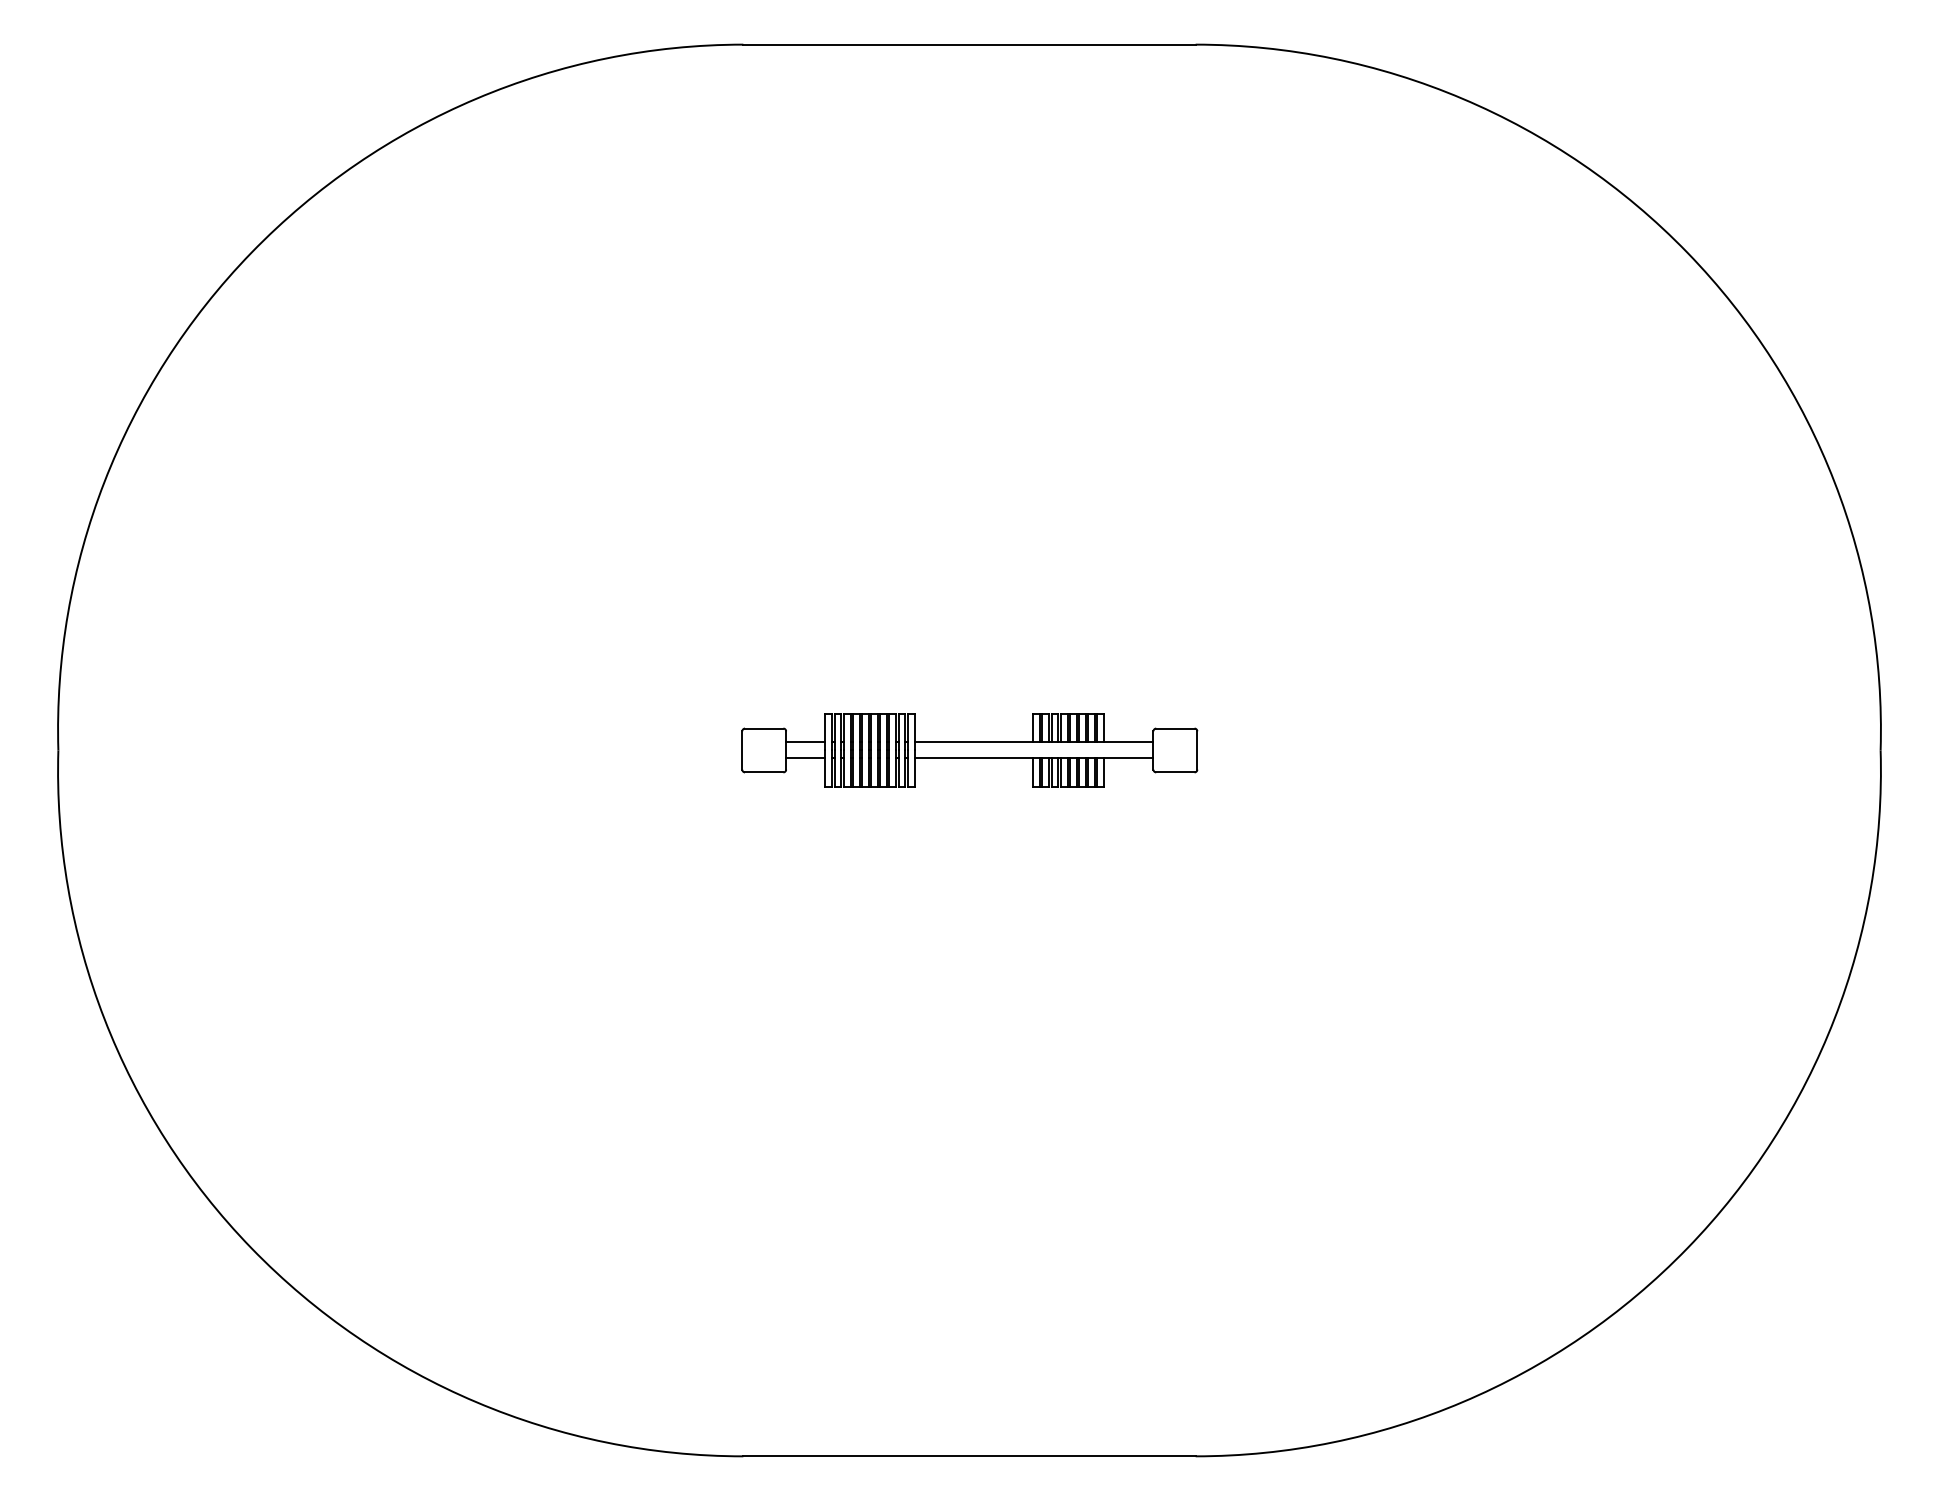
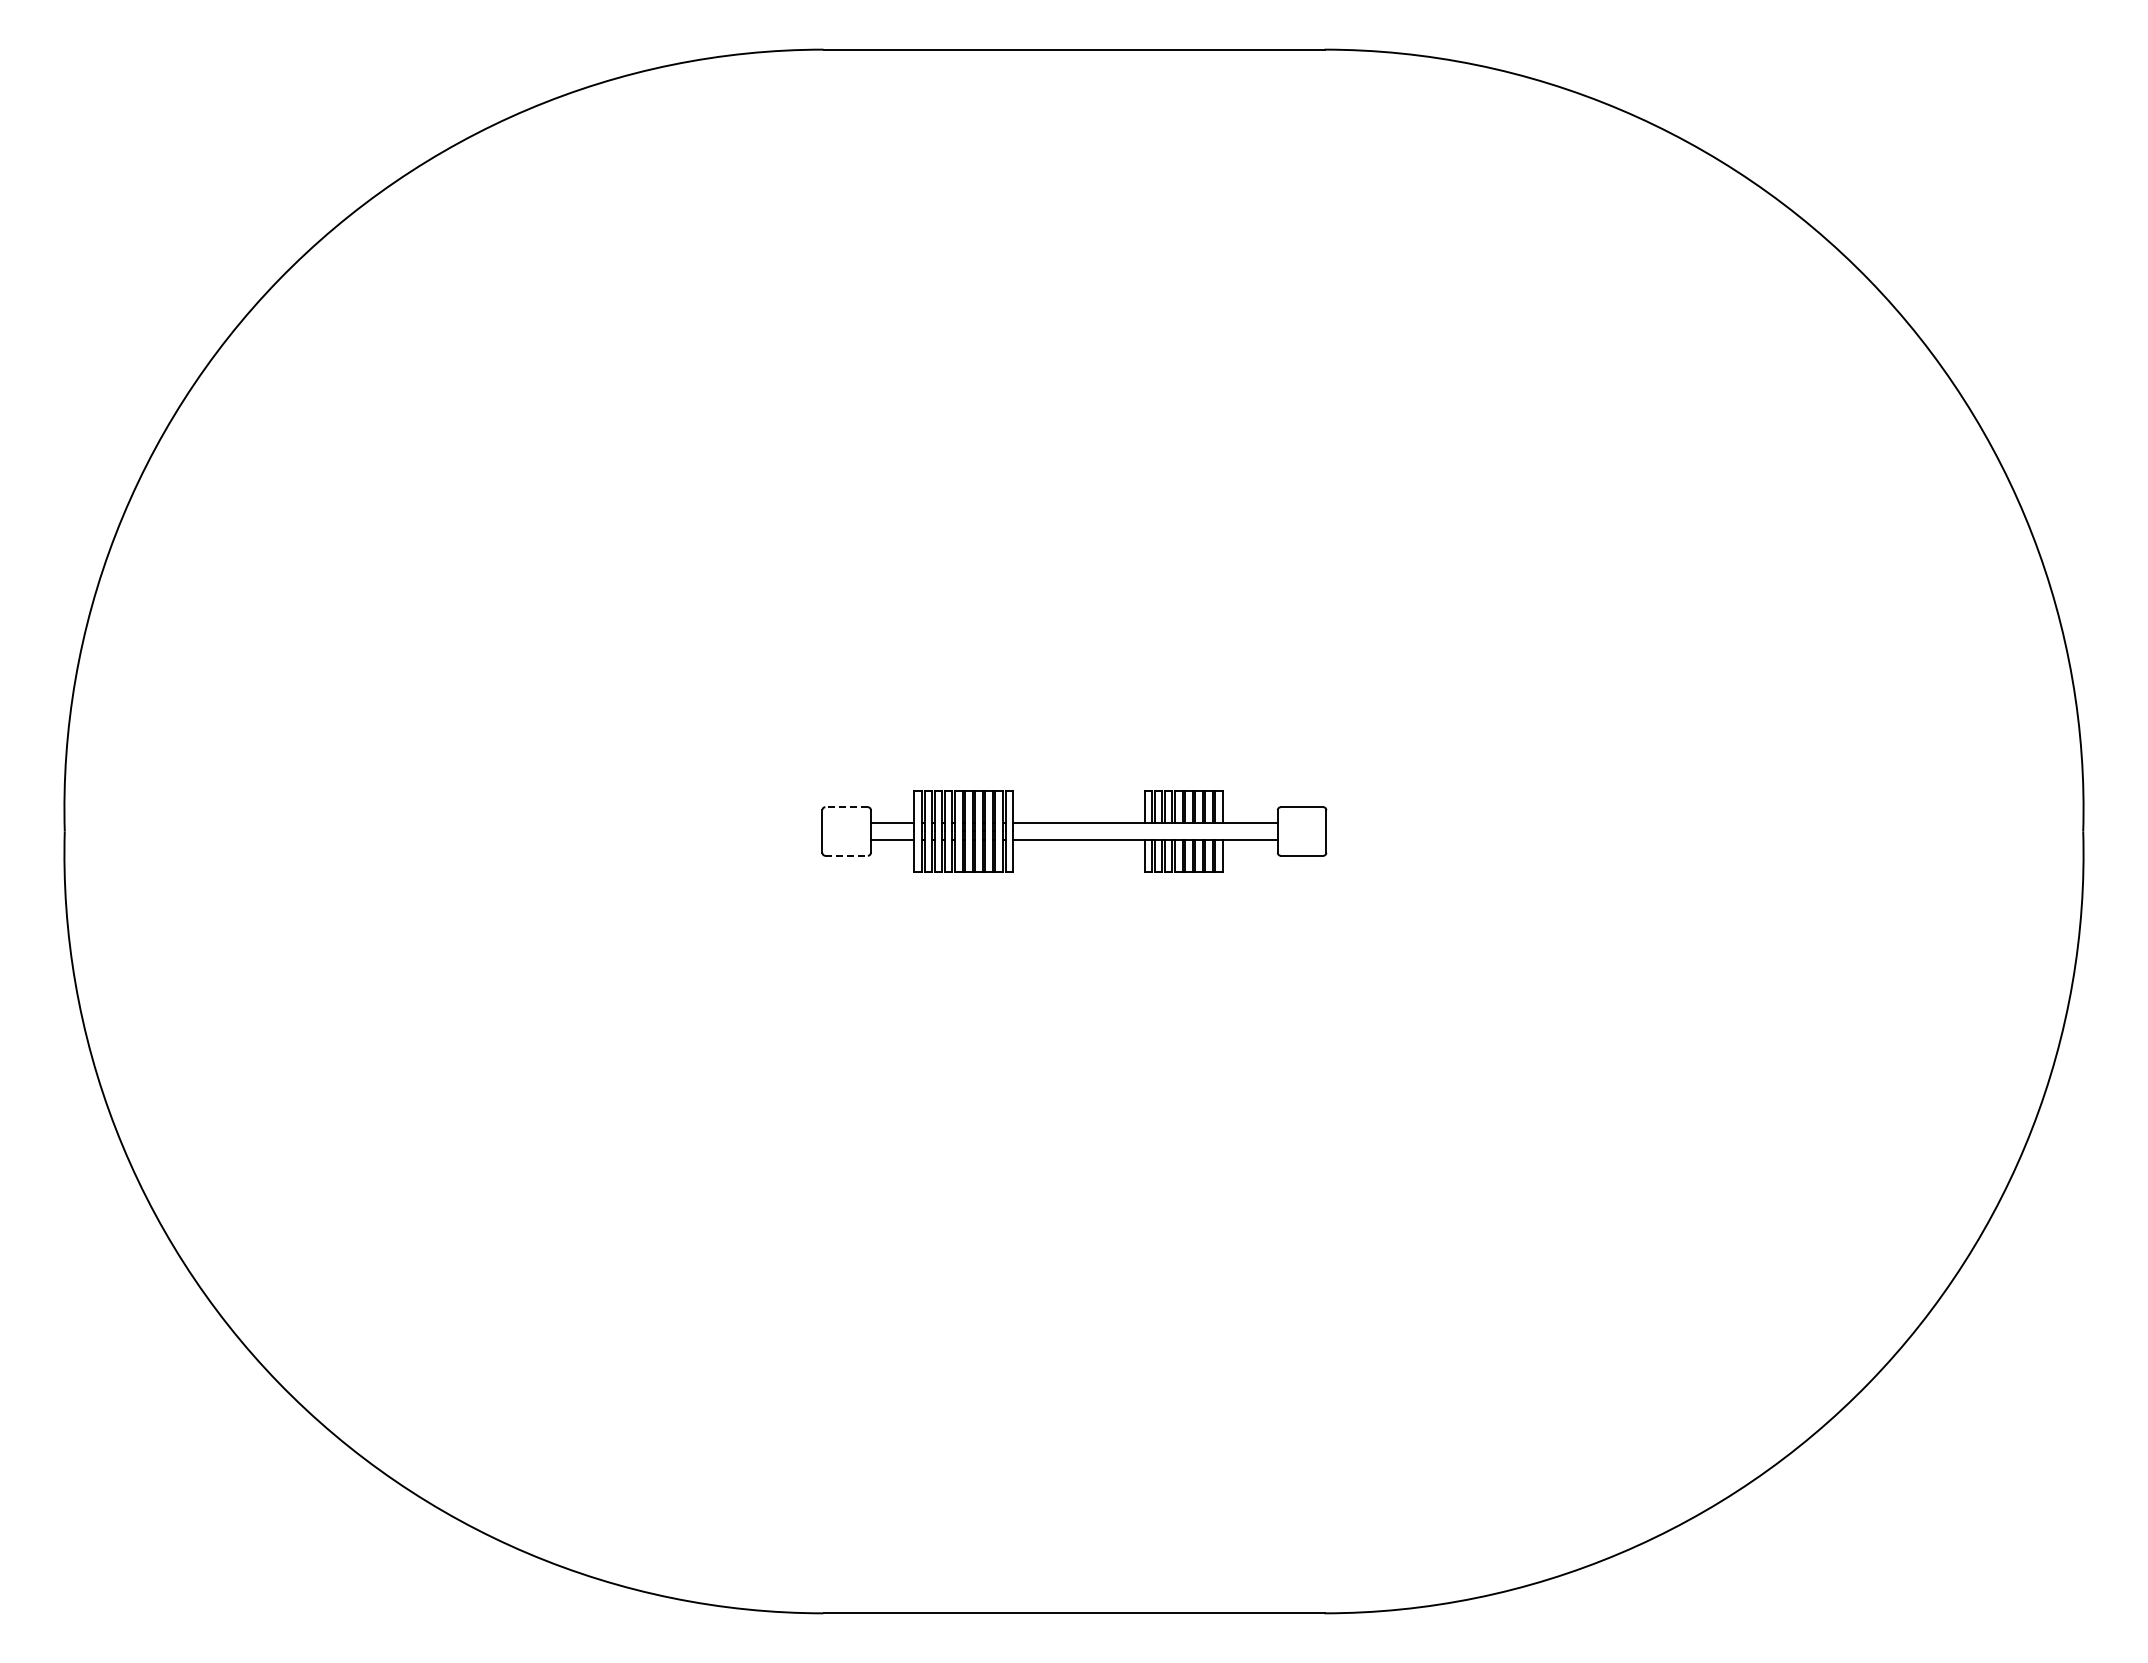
line: (764, 728) -> (846, 807), solid -> dashed
line: (765, 772) -> (847, 855), solid -> dashed

